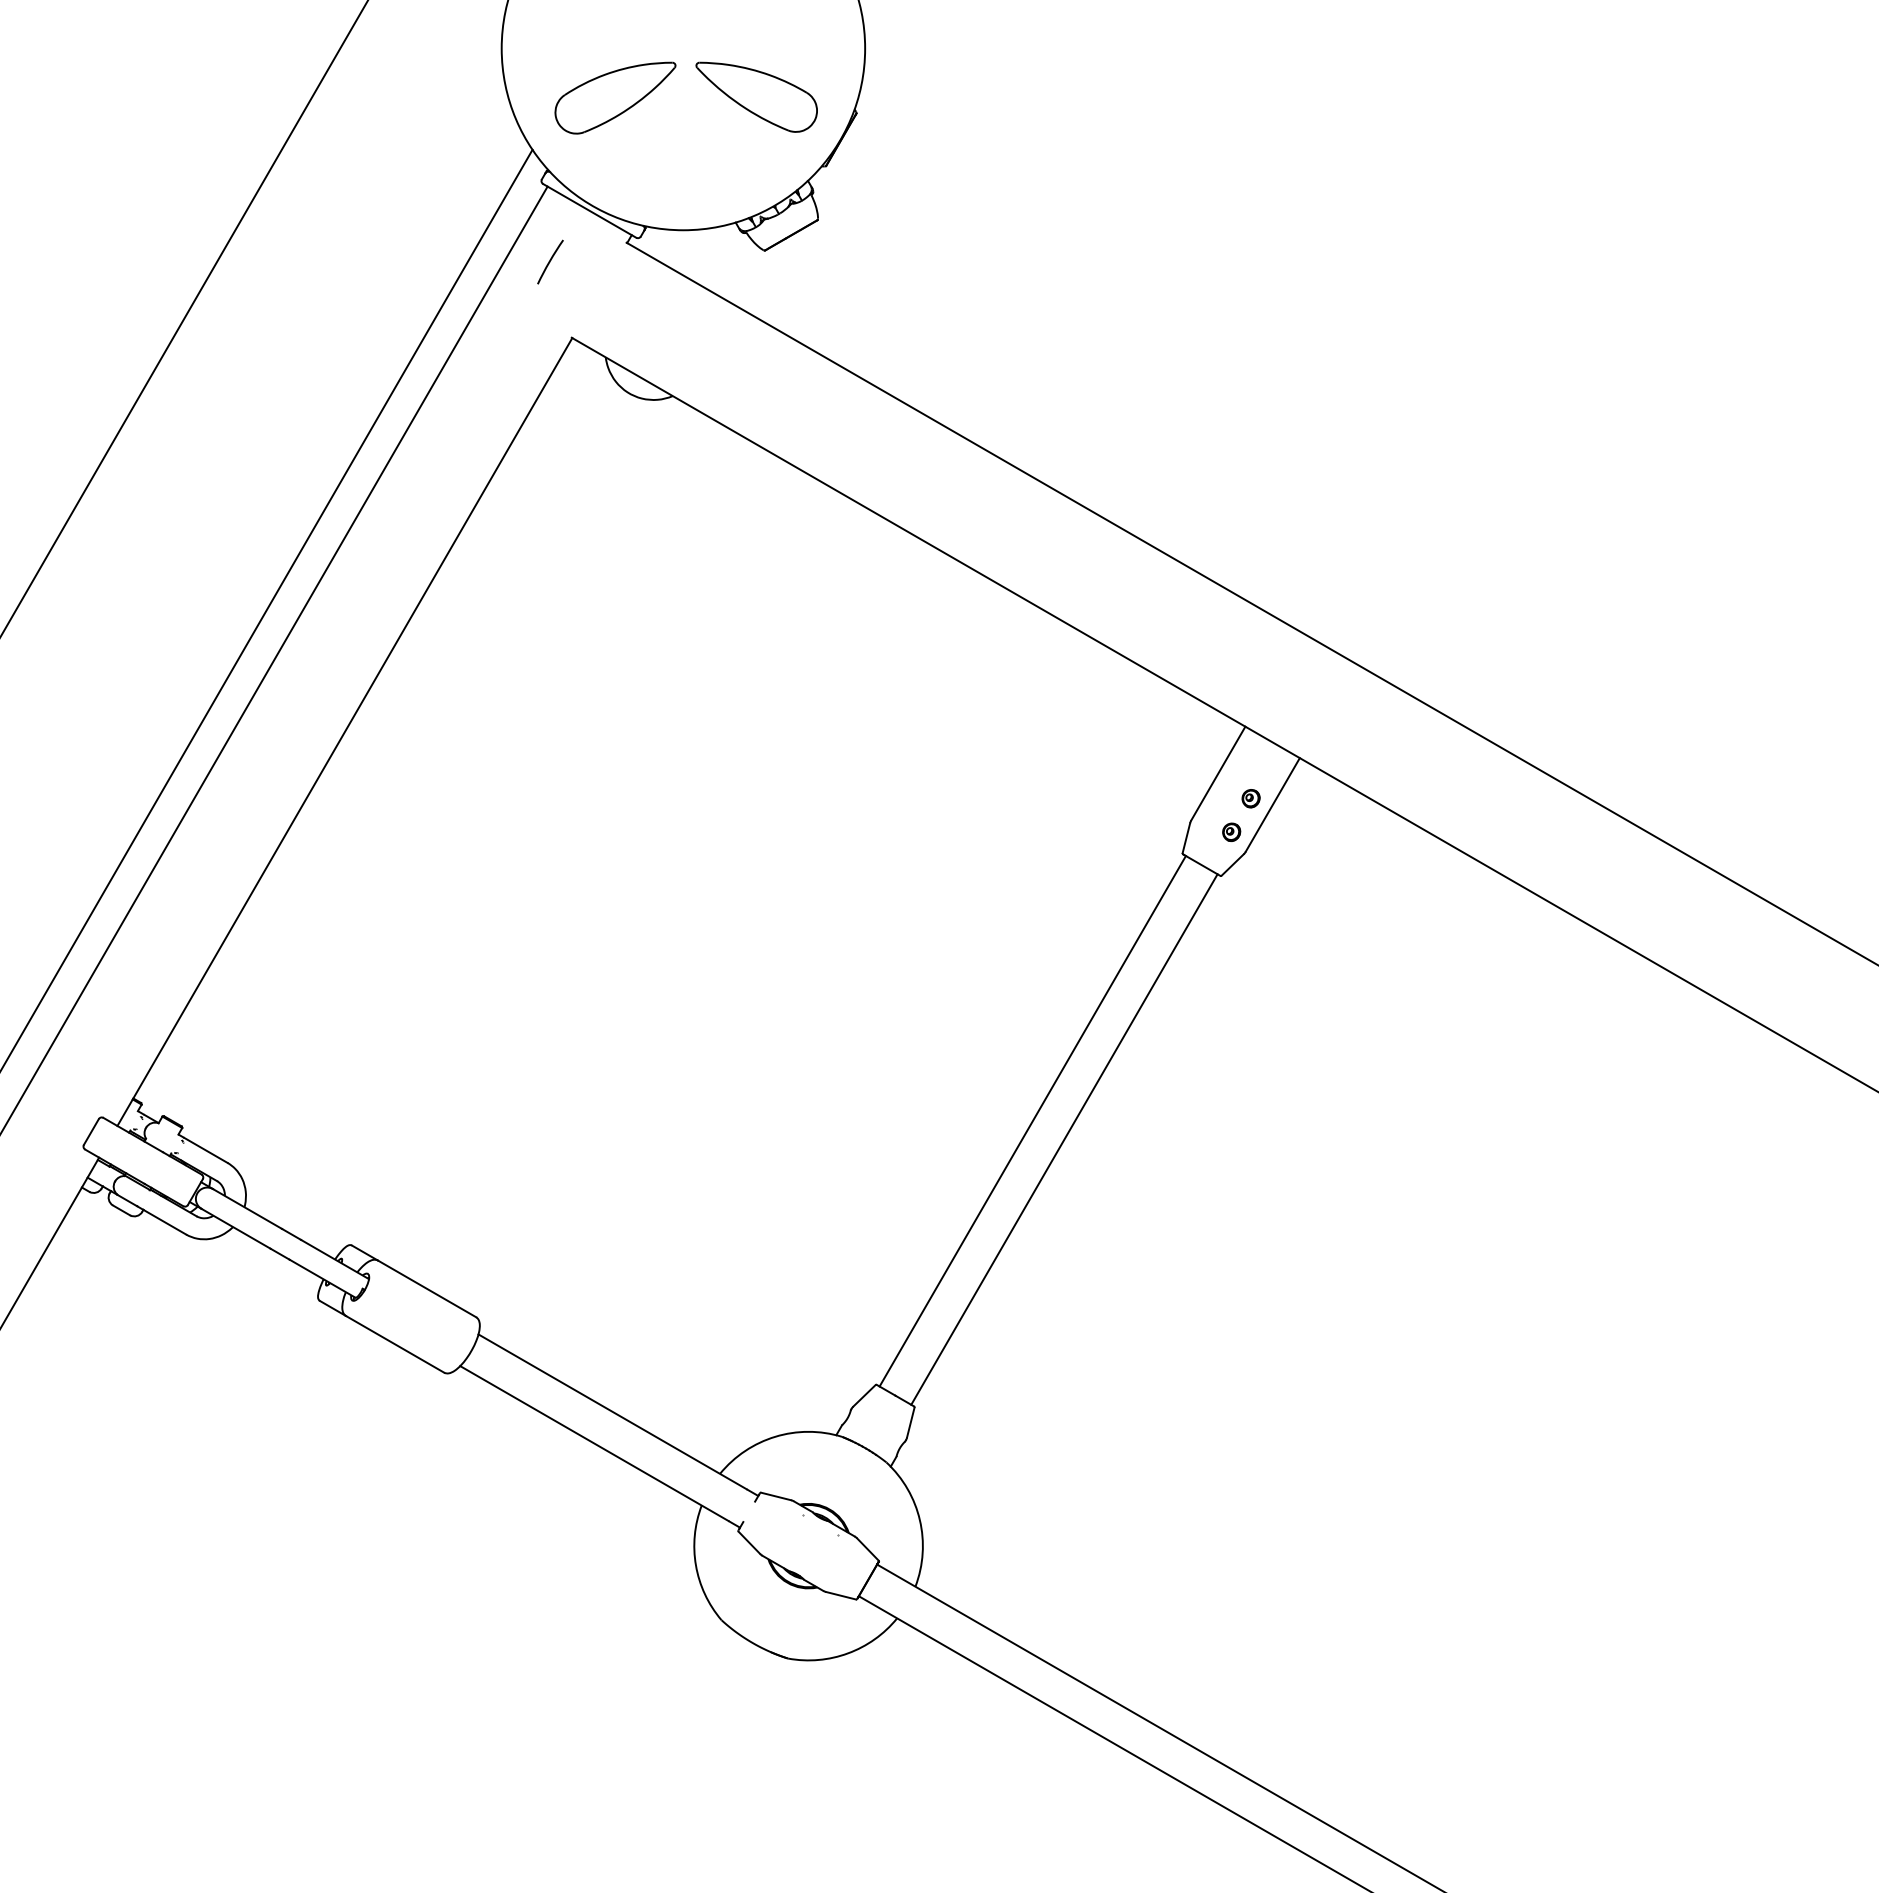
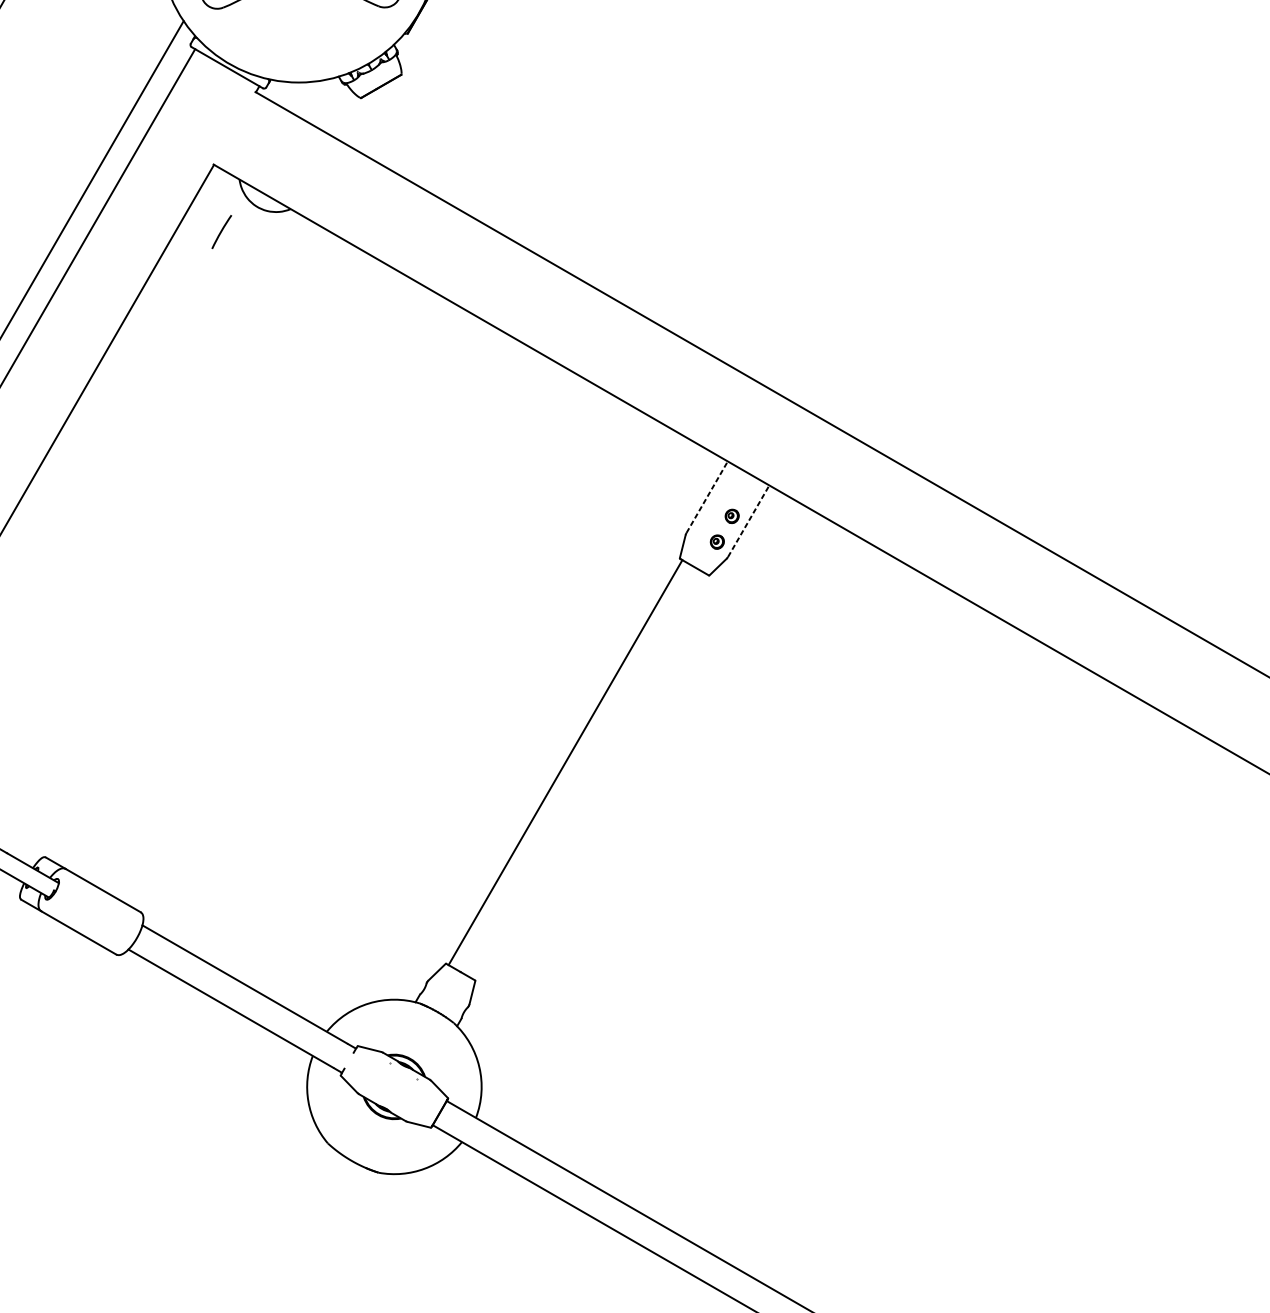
line: (550, 261) -> (221, 231), moved
line: (1218, 773) -> (707, 497), solid -> dashed
line: (1273, 804) -> (749, 520), solid -> dashed
line: (1064, 1139) -> (589, 776), removed

